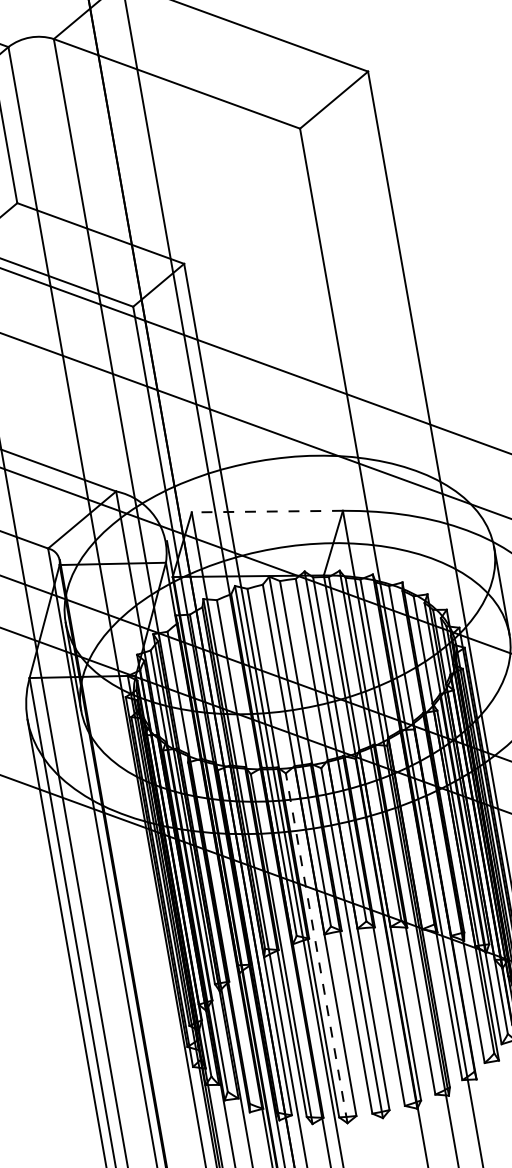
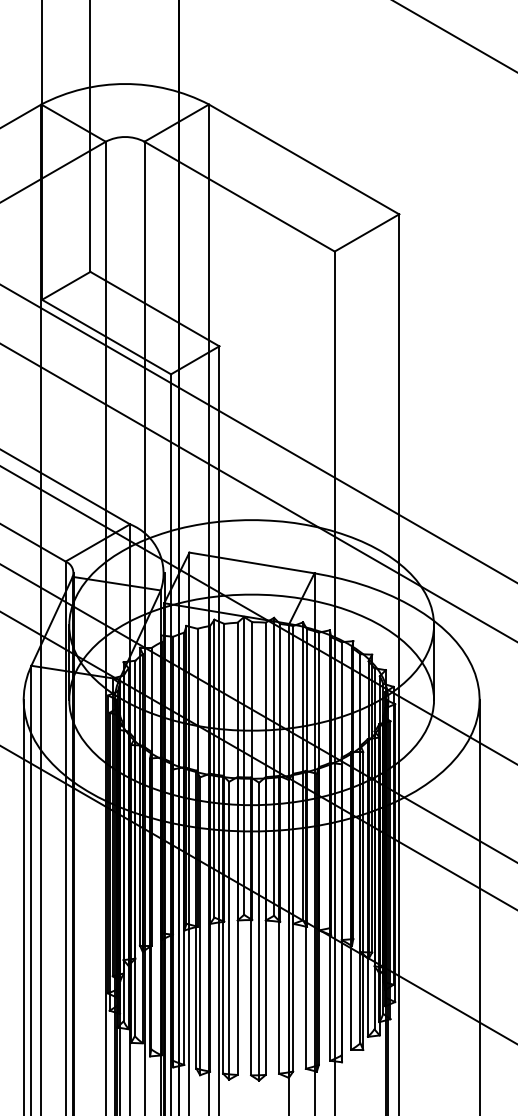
line: (266, 511) -> (251, 562), dashed -> solid
line: (317, 947) -> (229, 930), dashed -> solid

